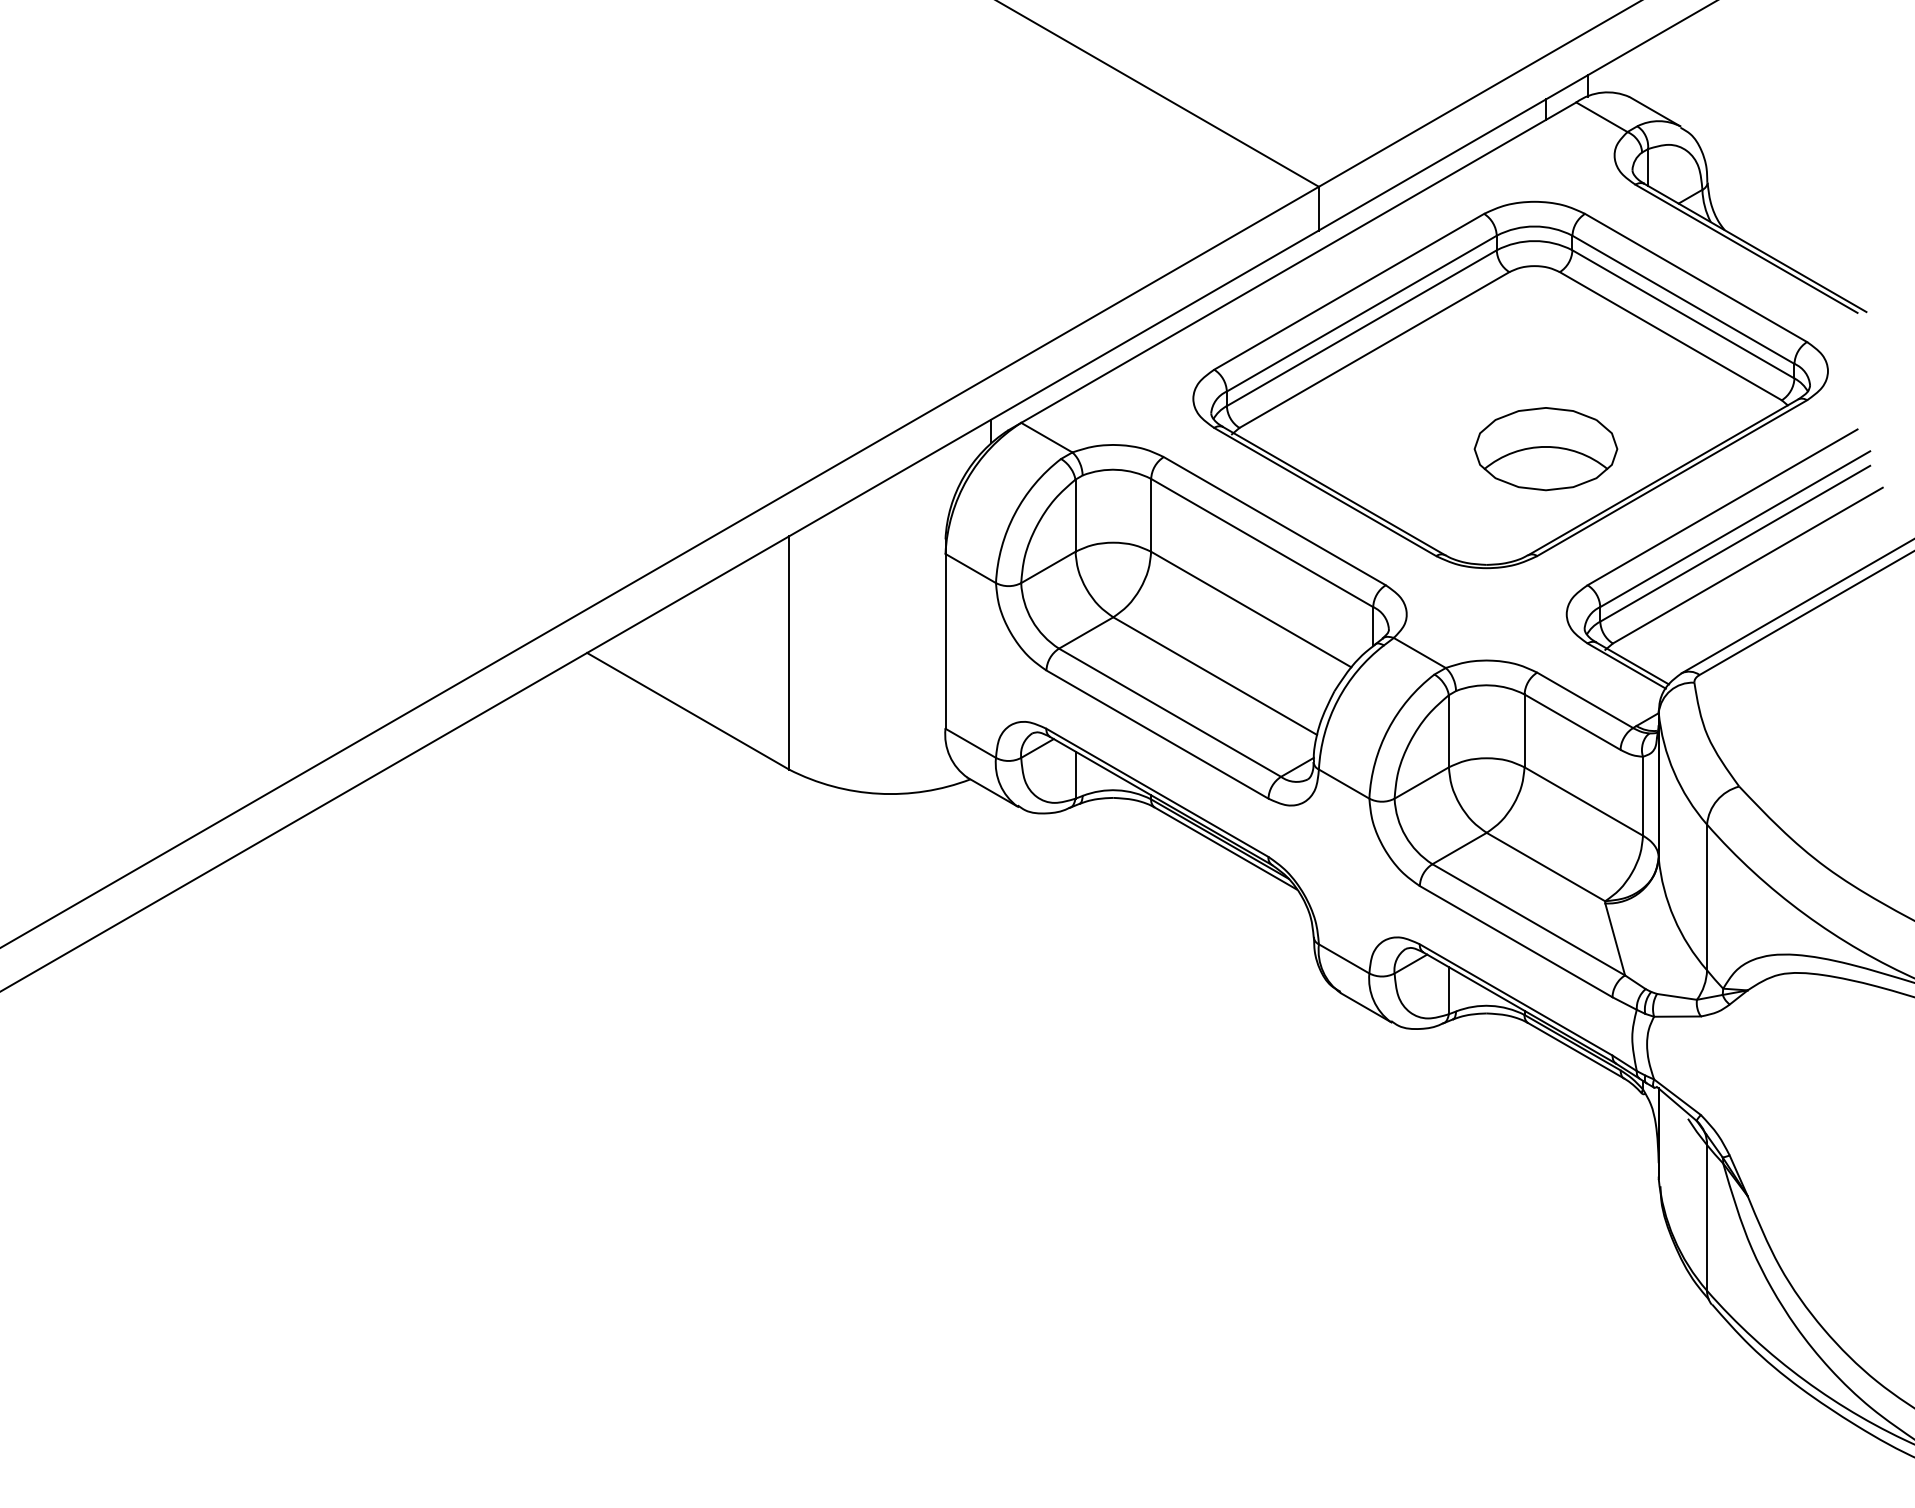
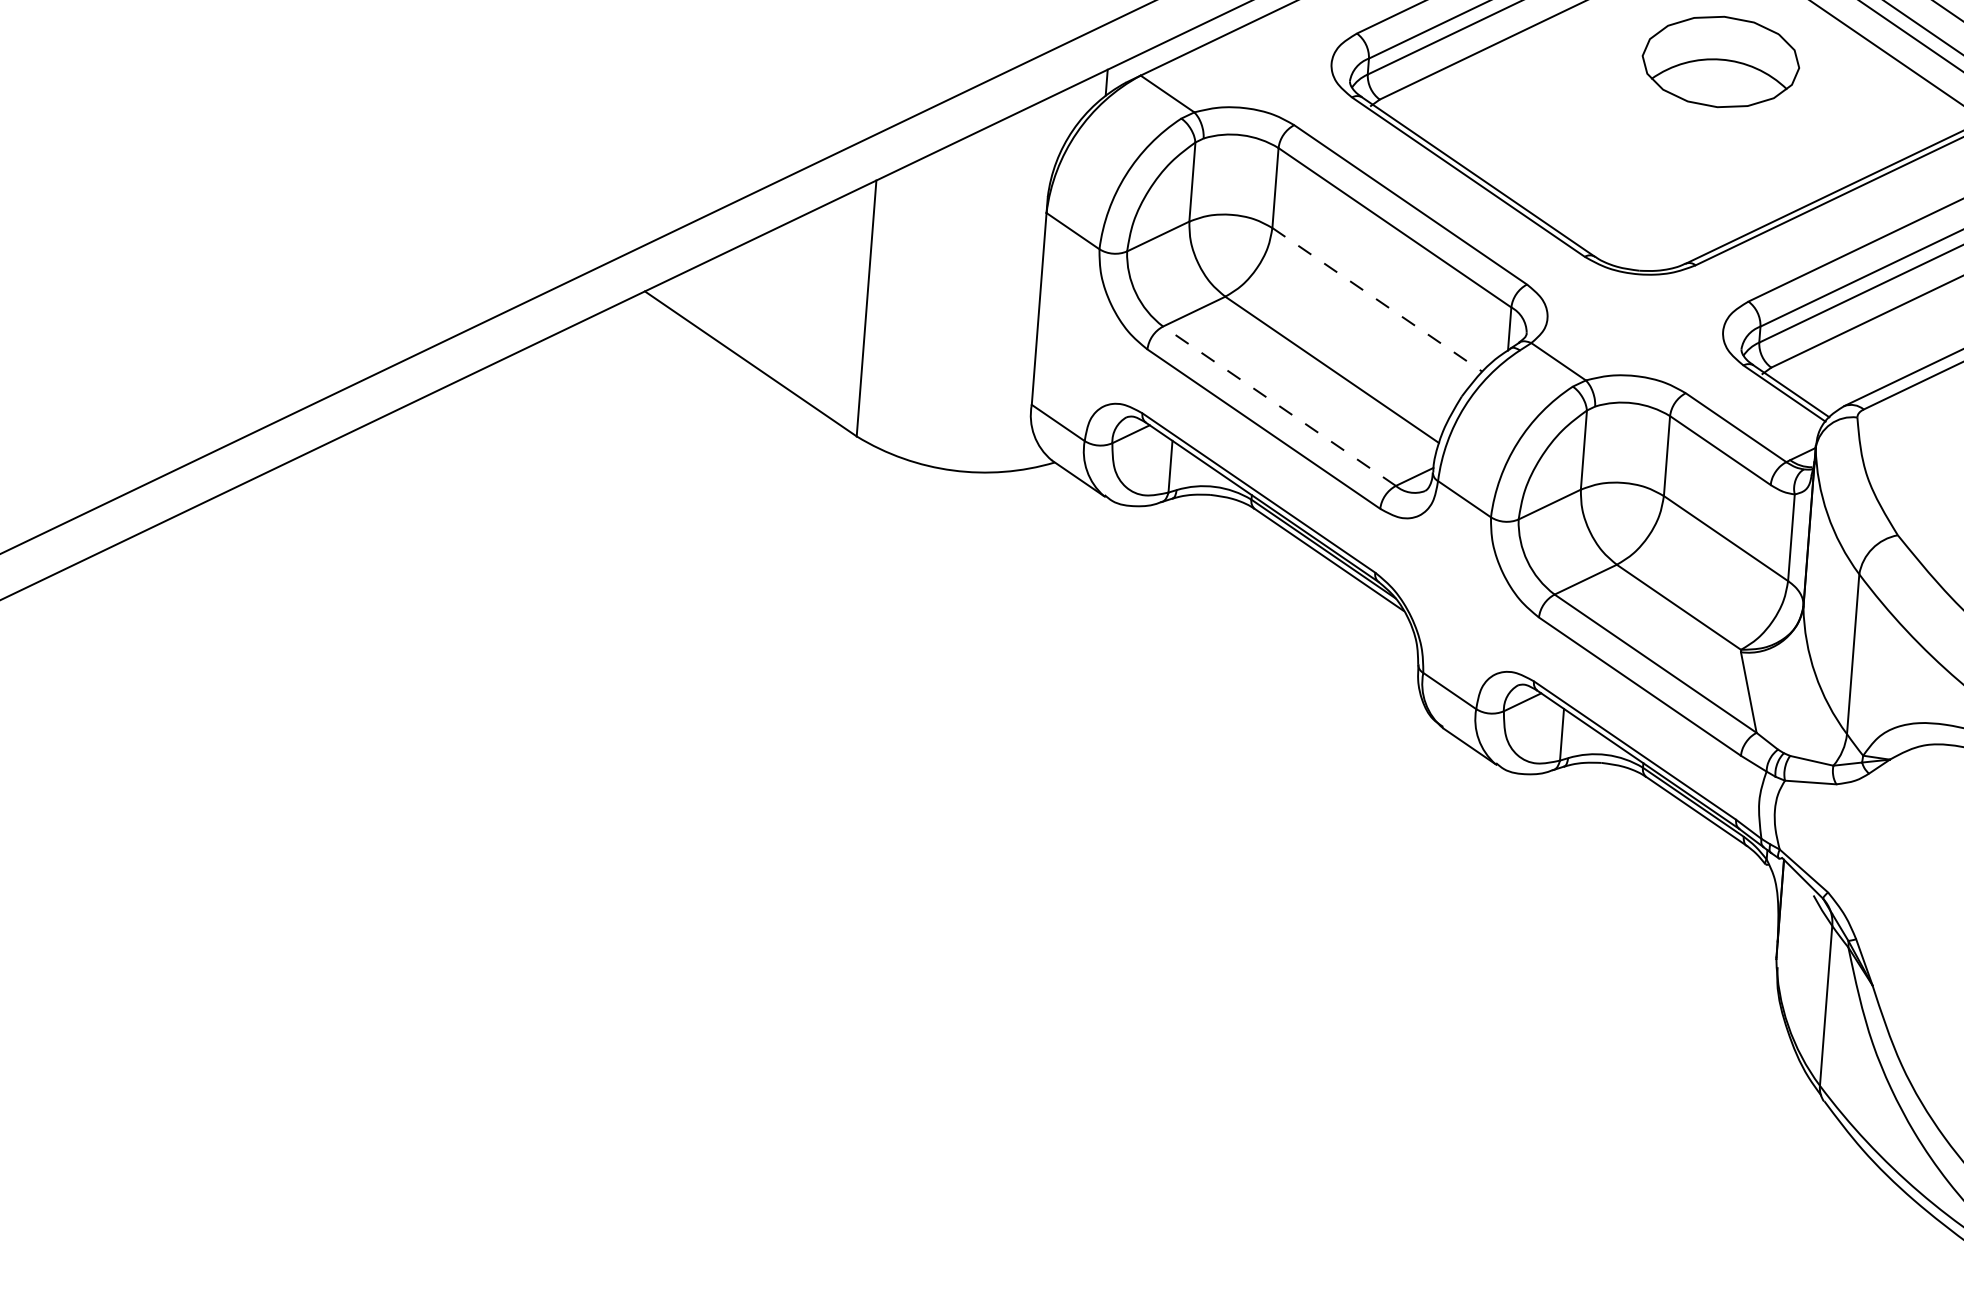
part: (1545, 449) -> (1720, 62), moved
line: (1251, 609) -> (1377, 299), solid -> dashed
line: (1169, 712) -> (1278, 405), solid -> dashed

